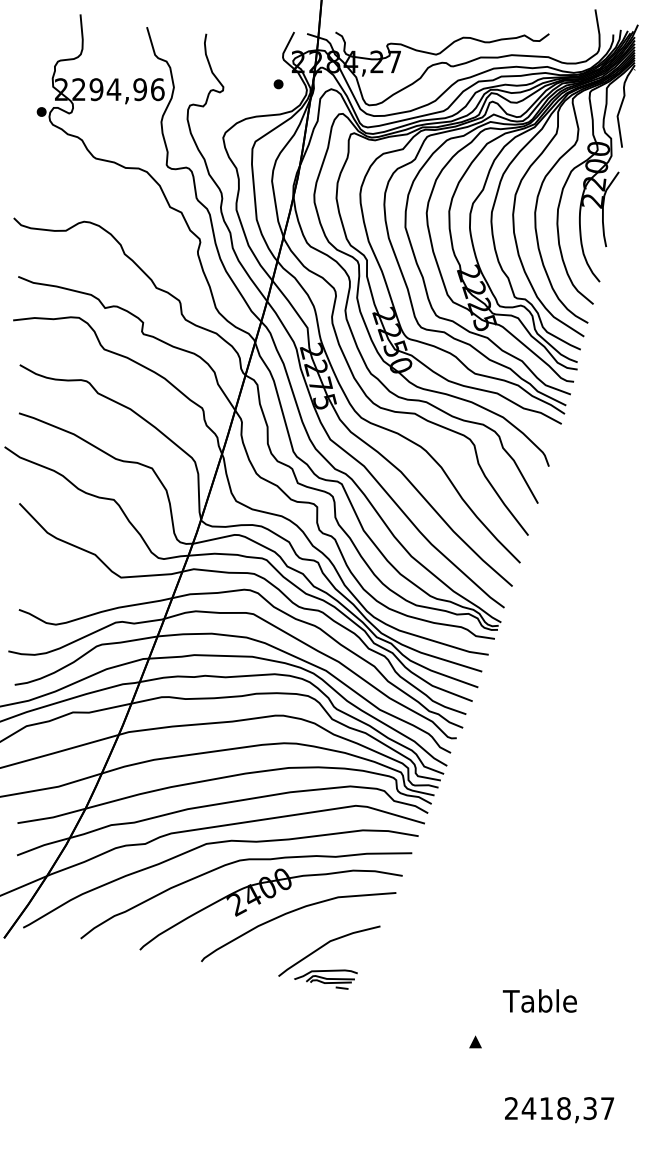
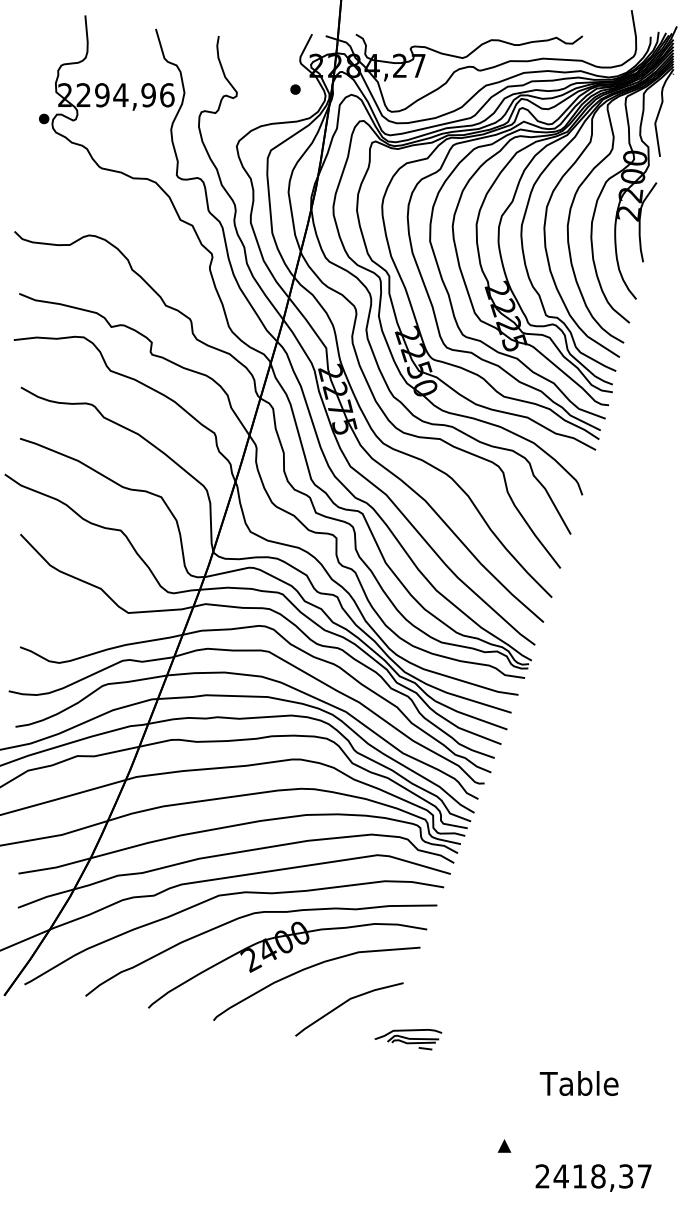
part: (325, 979) -> (407, 1039), moved
text: (539, 1000) -> (578, 1082), moved
part: (475, 1041) -> (504, 1145), moved

